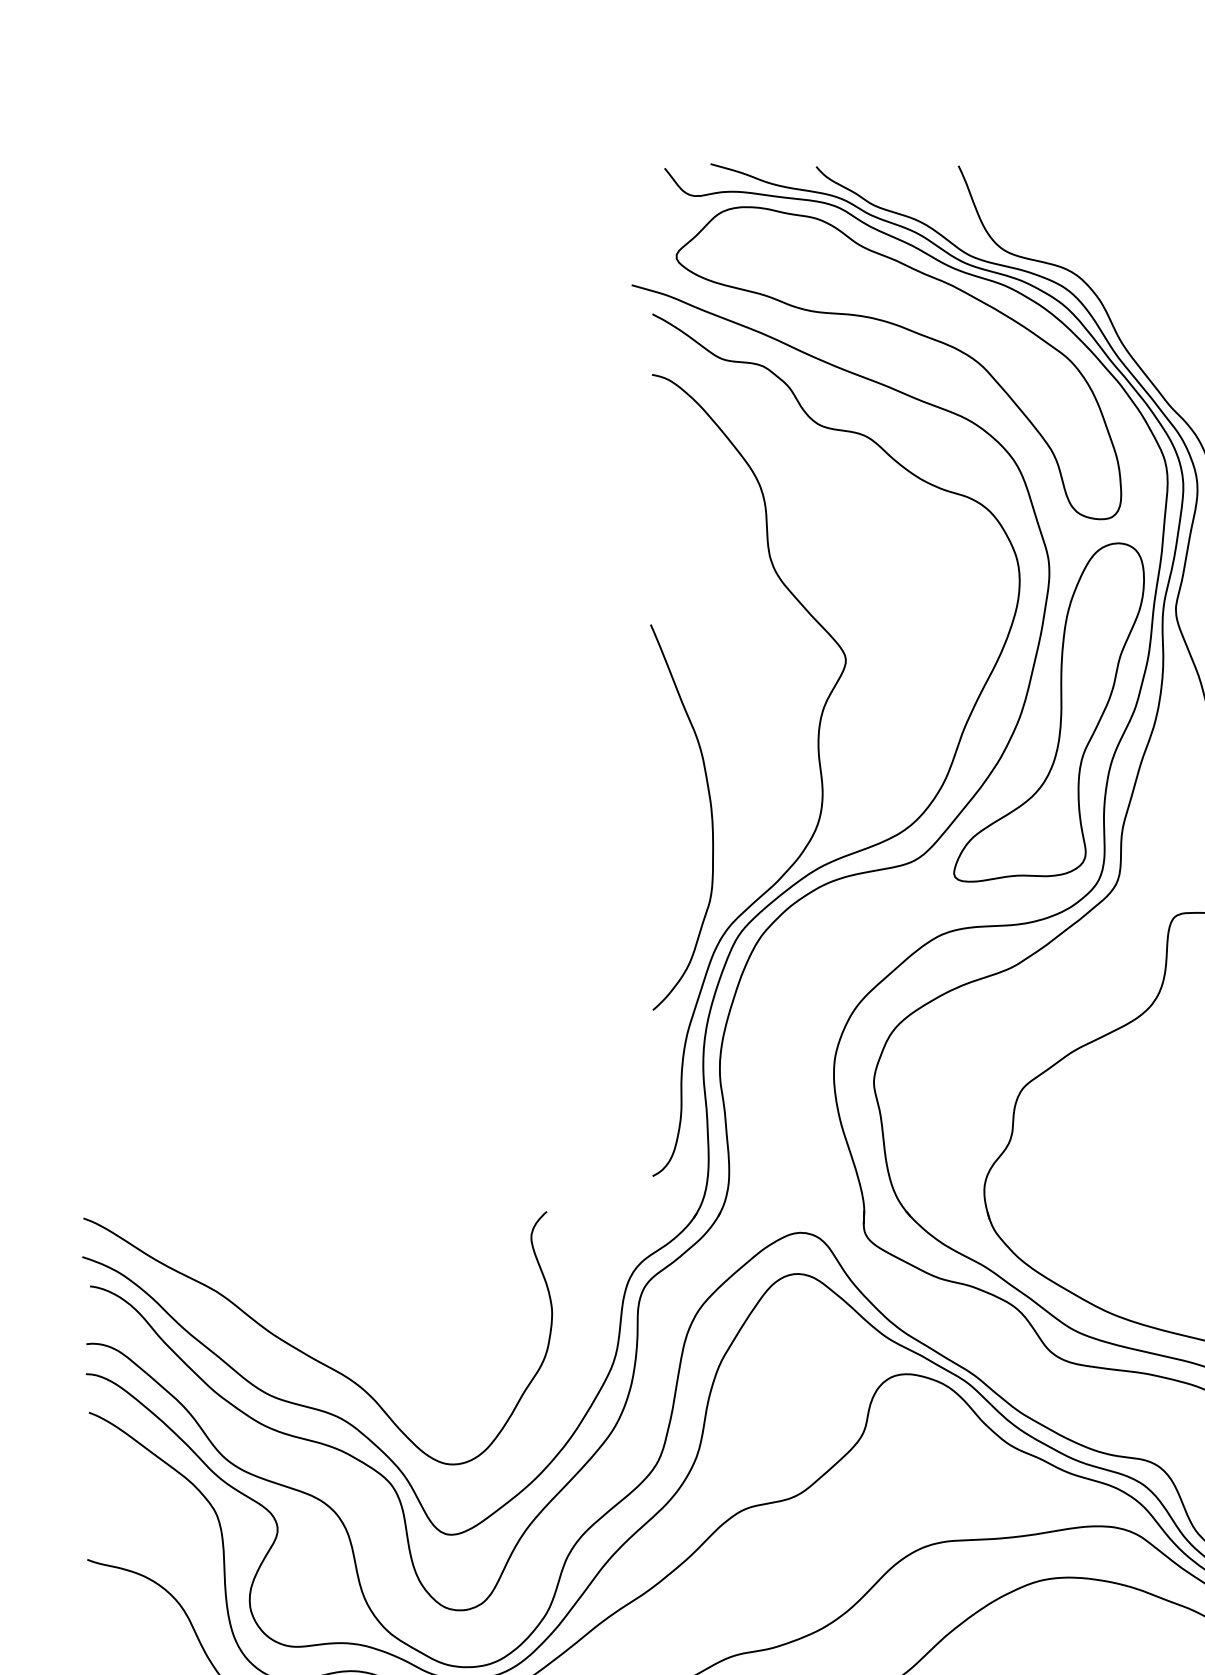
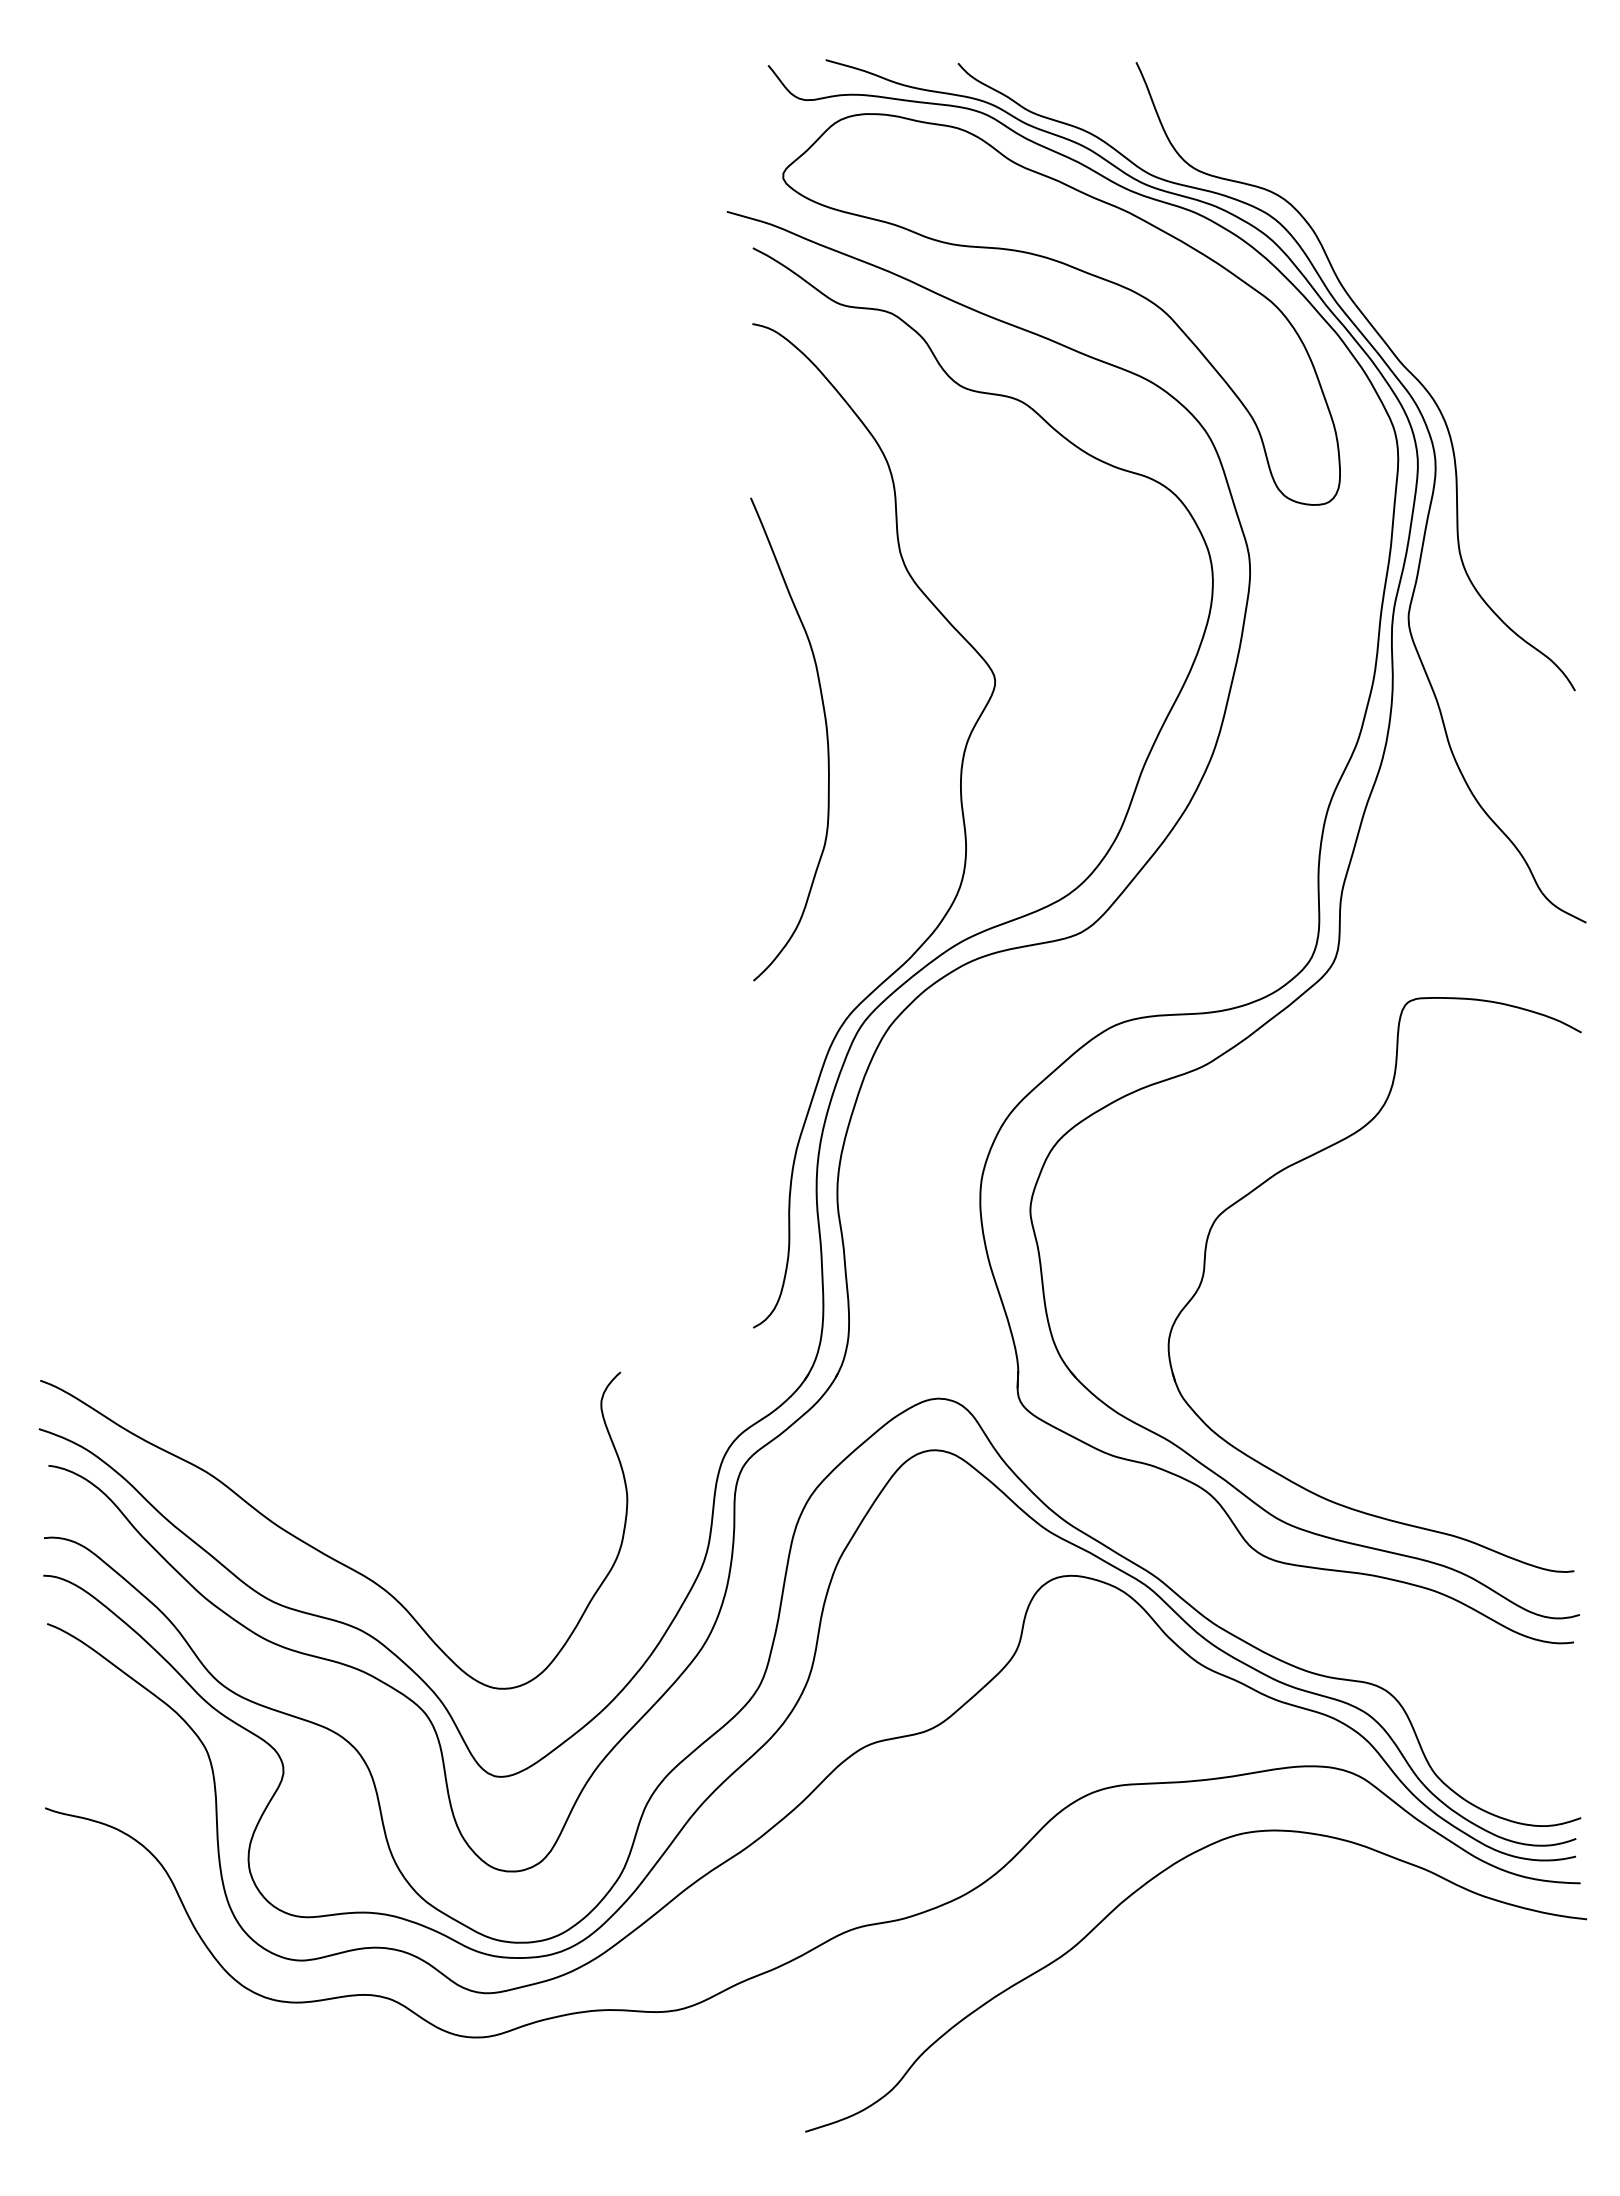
part: (1060, 712) -> (1264, 746), removed
curve: (711, 817) -> (826, 739), moved

